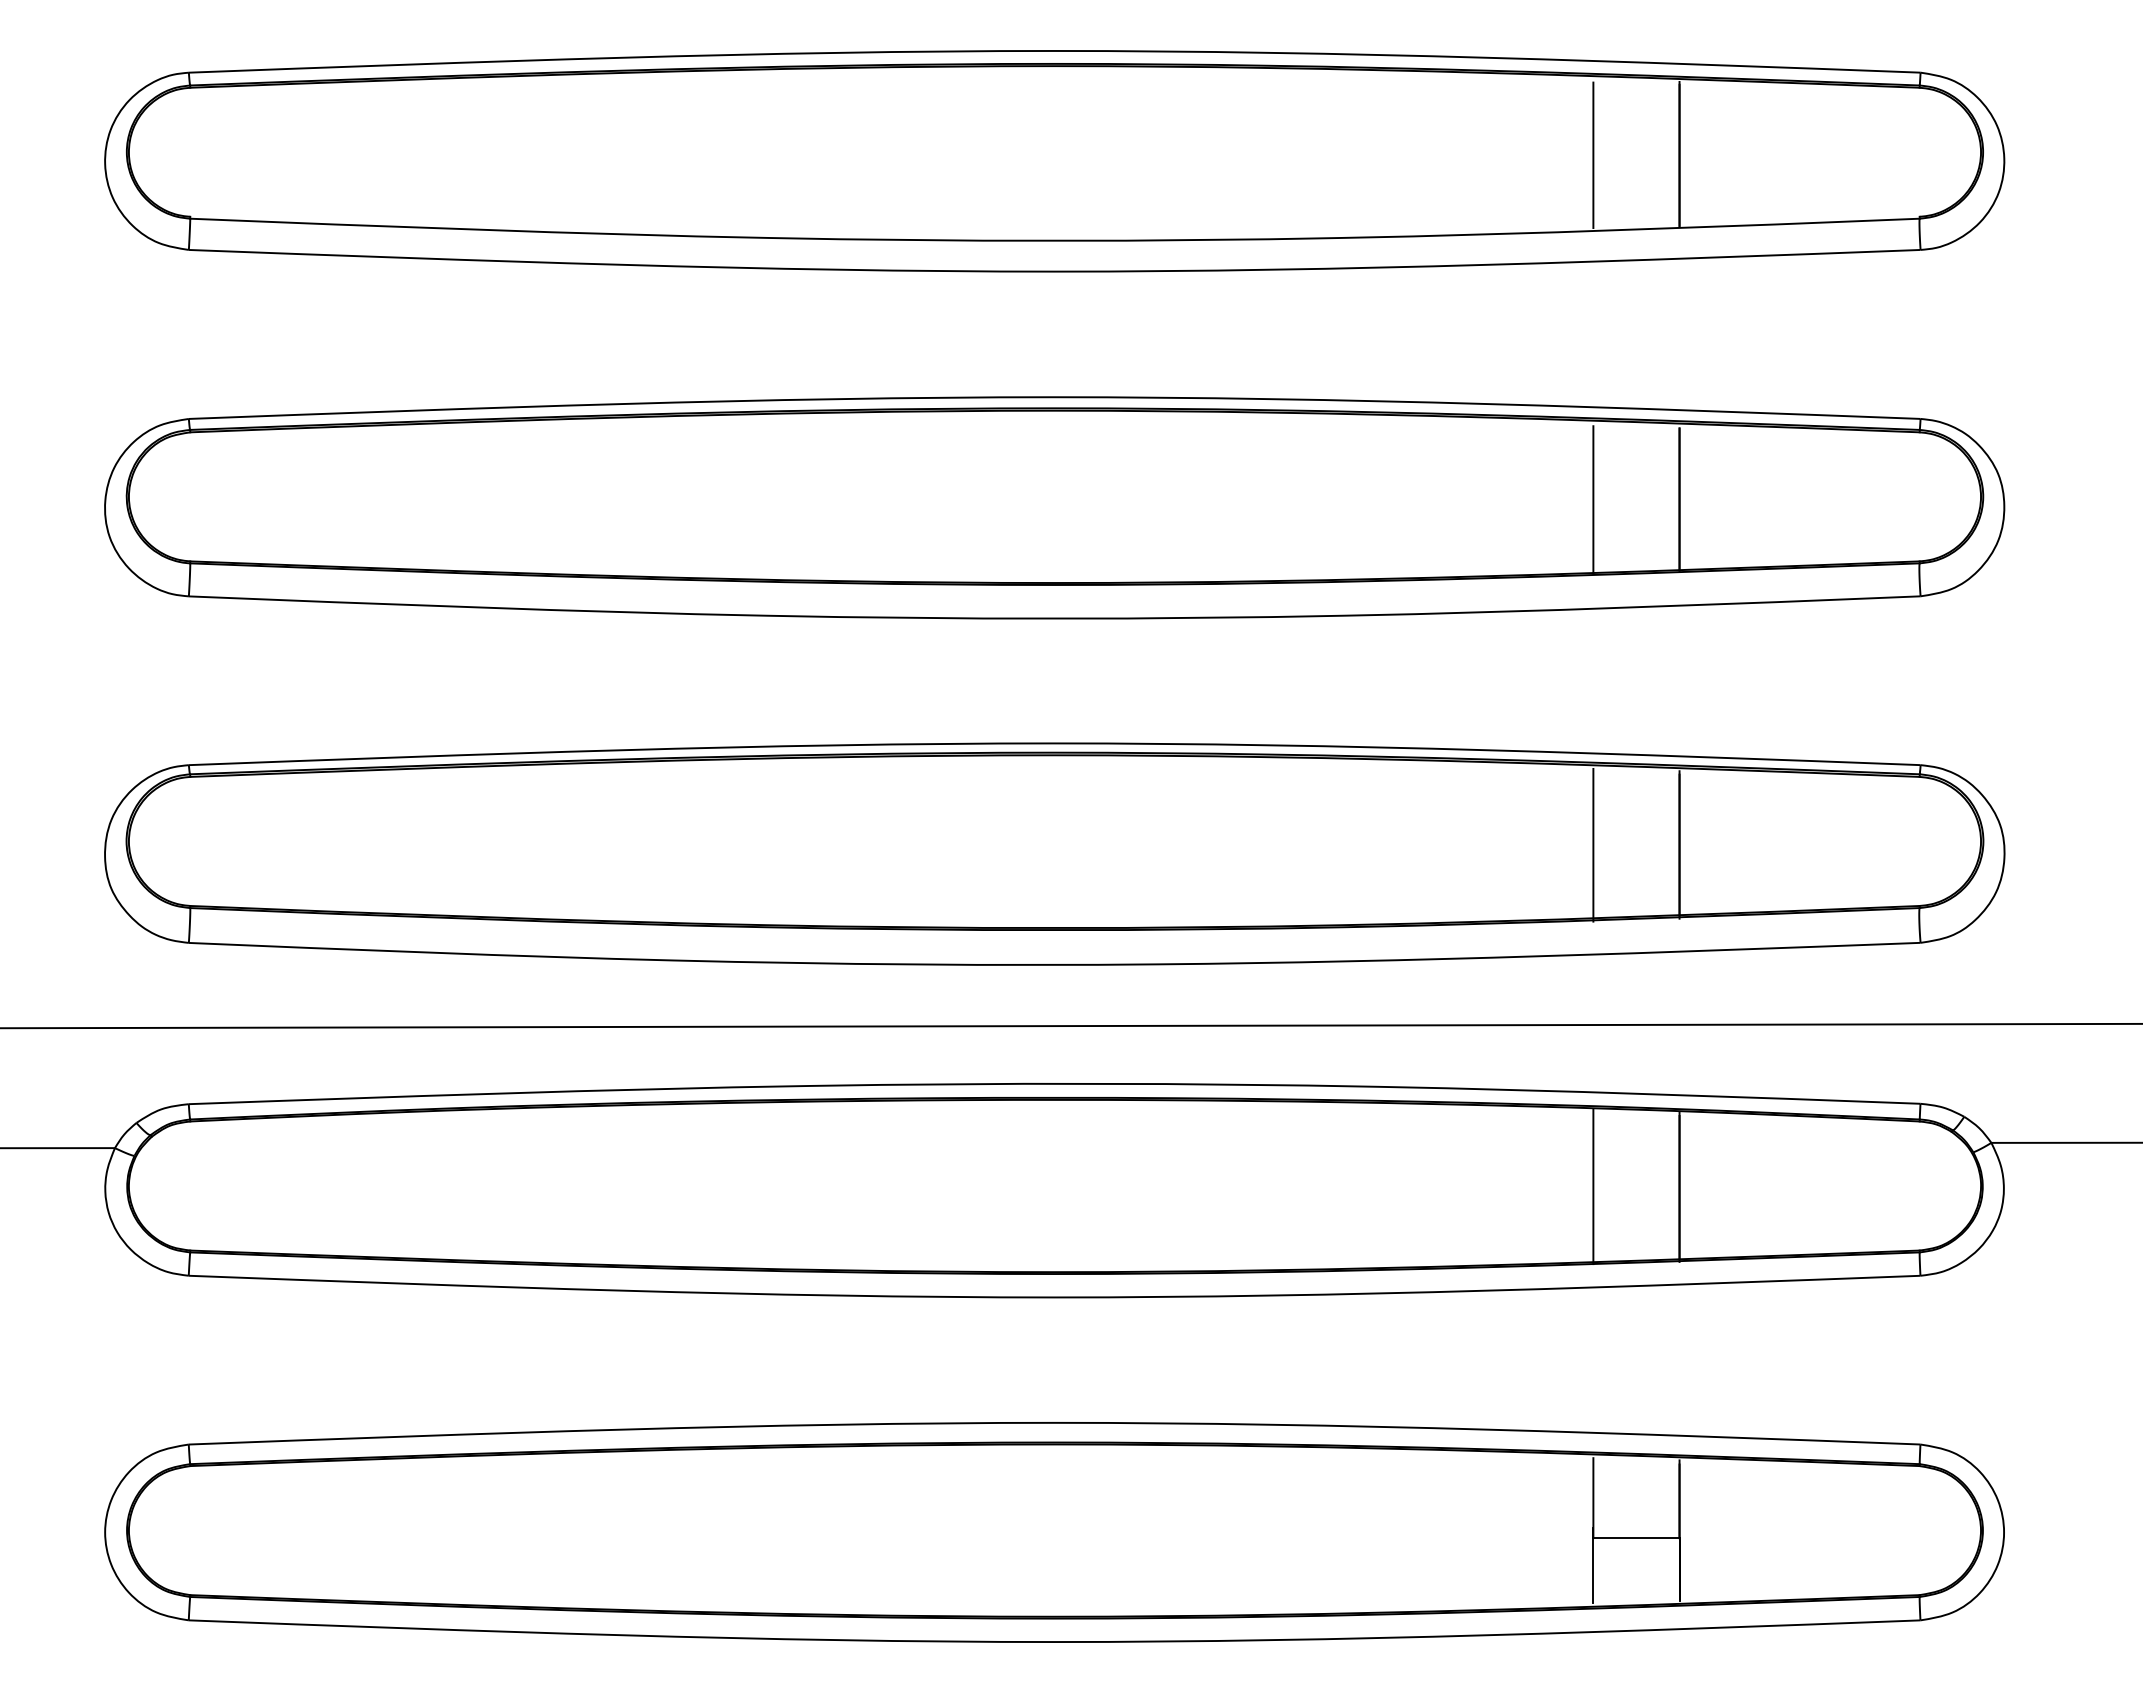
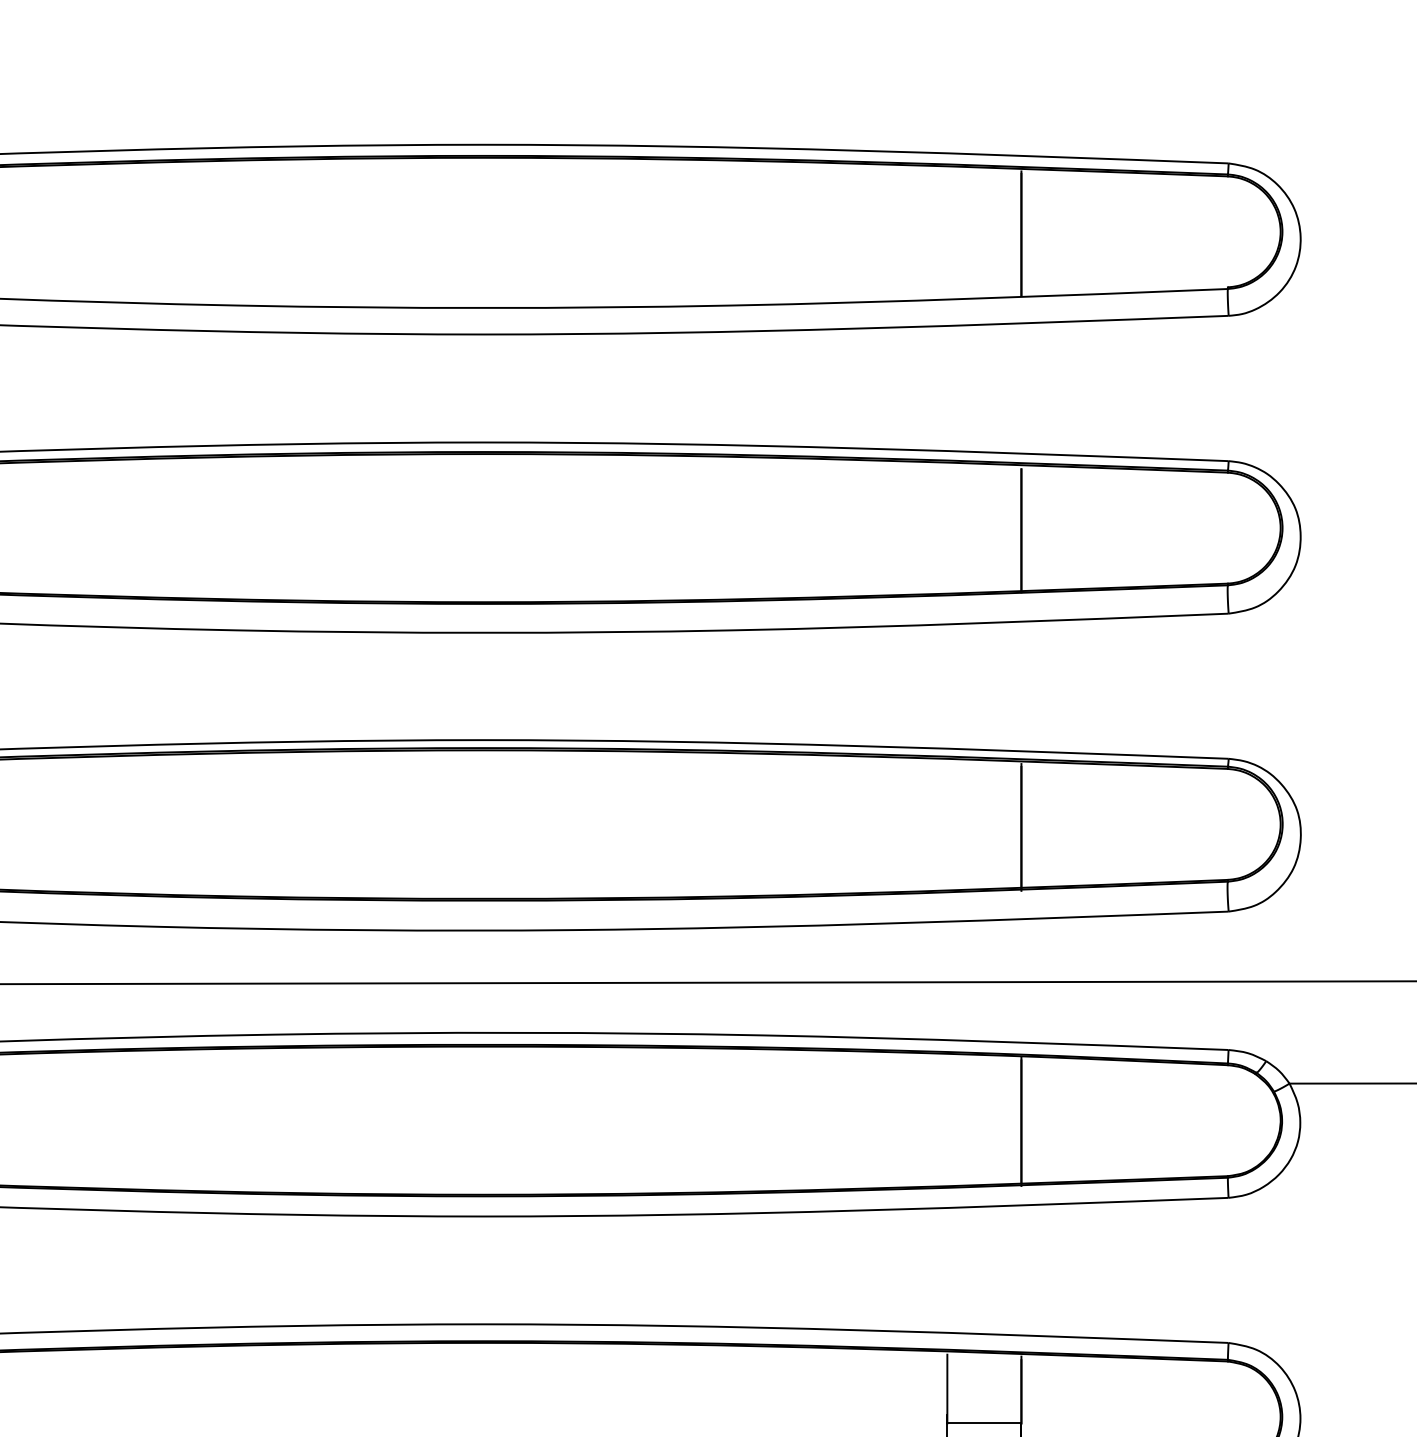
line: (1593, 155) -> (947, 234), removed
line: (1593, 499) -> (947, 530), removed
line: (1593, 844) -> (947, 827), removed
line: (1593, 1186) -> (947, 1121), removed

